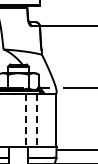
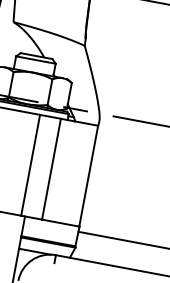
line: (25, 120) -> (29, 164), dashed -> solid
line: (36, 120) -> (50, 168), dashed -> solid

